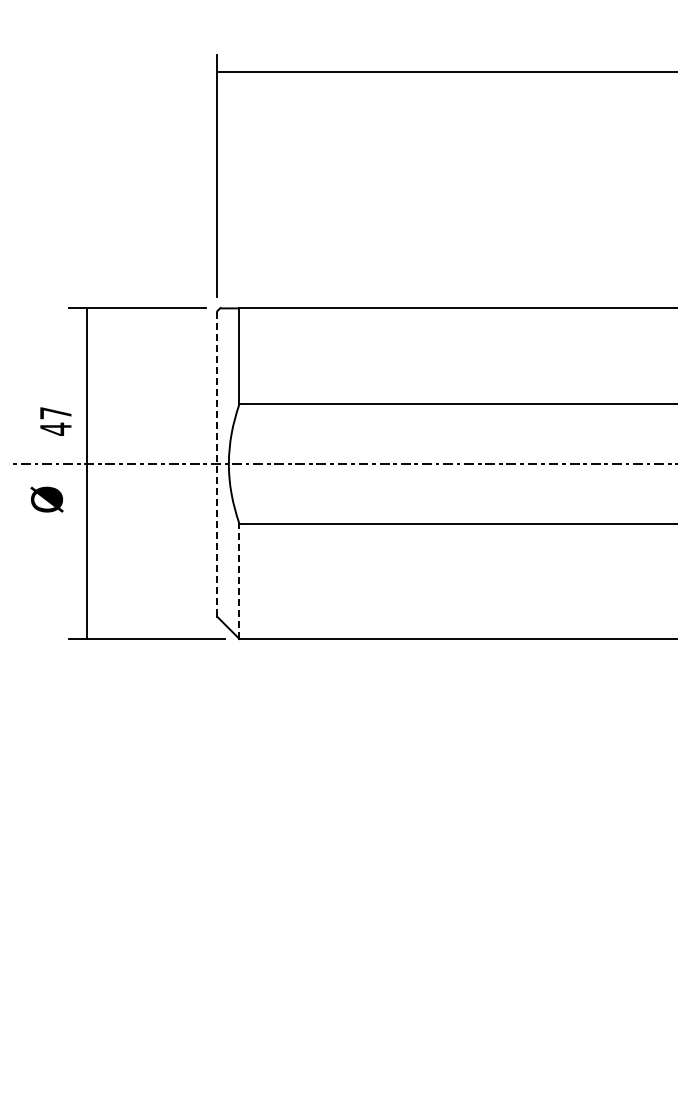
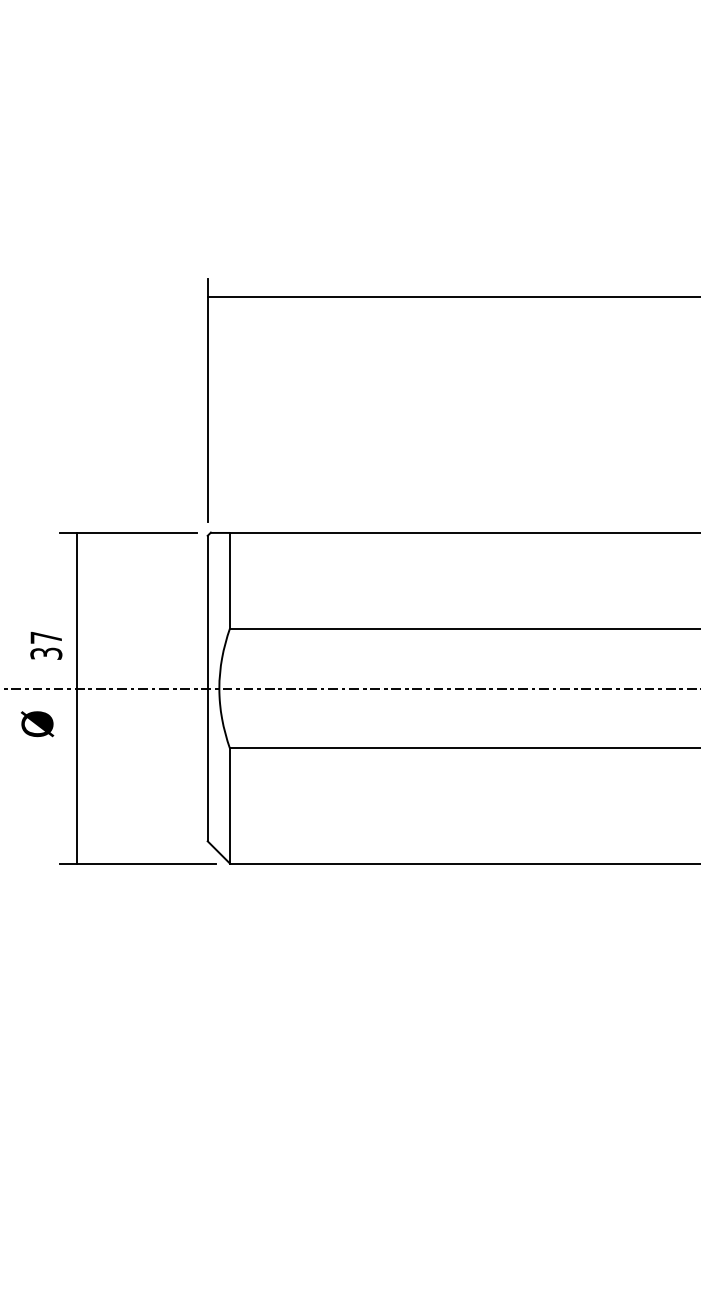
text: (56, 428) -> (46, 653), 47 -> 37
line: (217, 463) -> (207, 688), dashed -> solid
line: (239, 580) -> (229, 805), dashed -> solid

